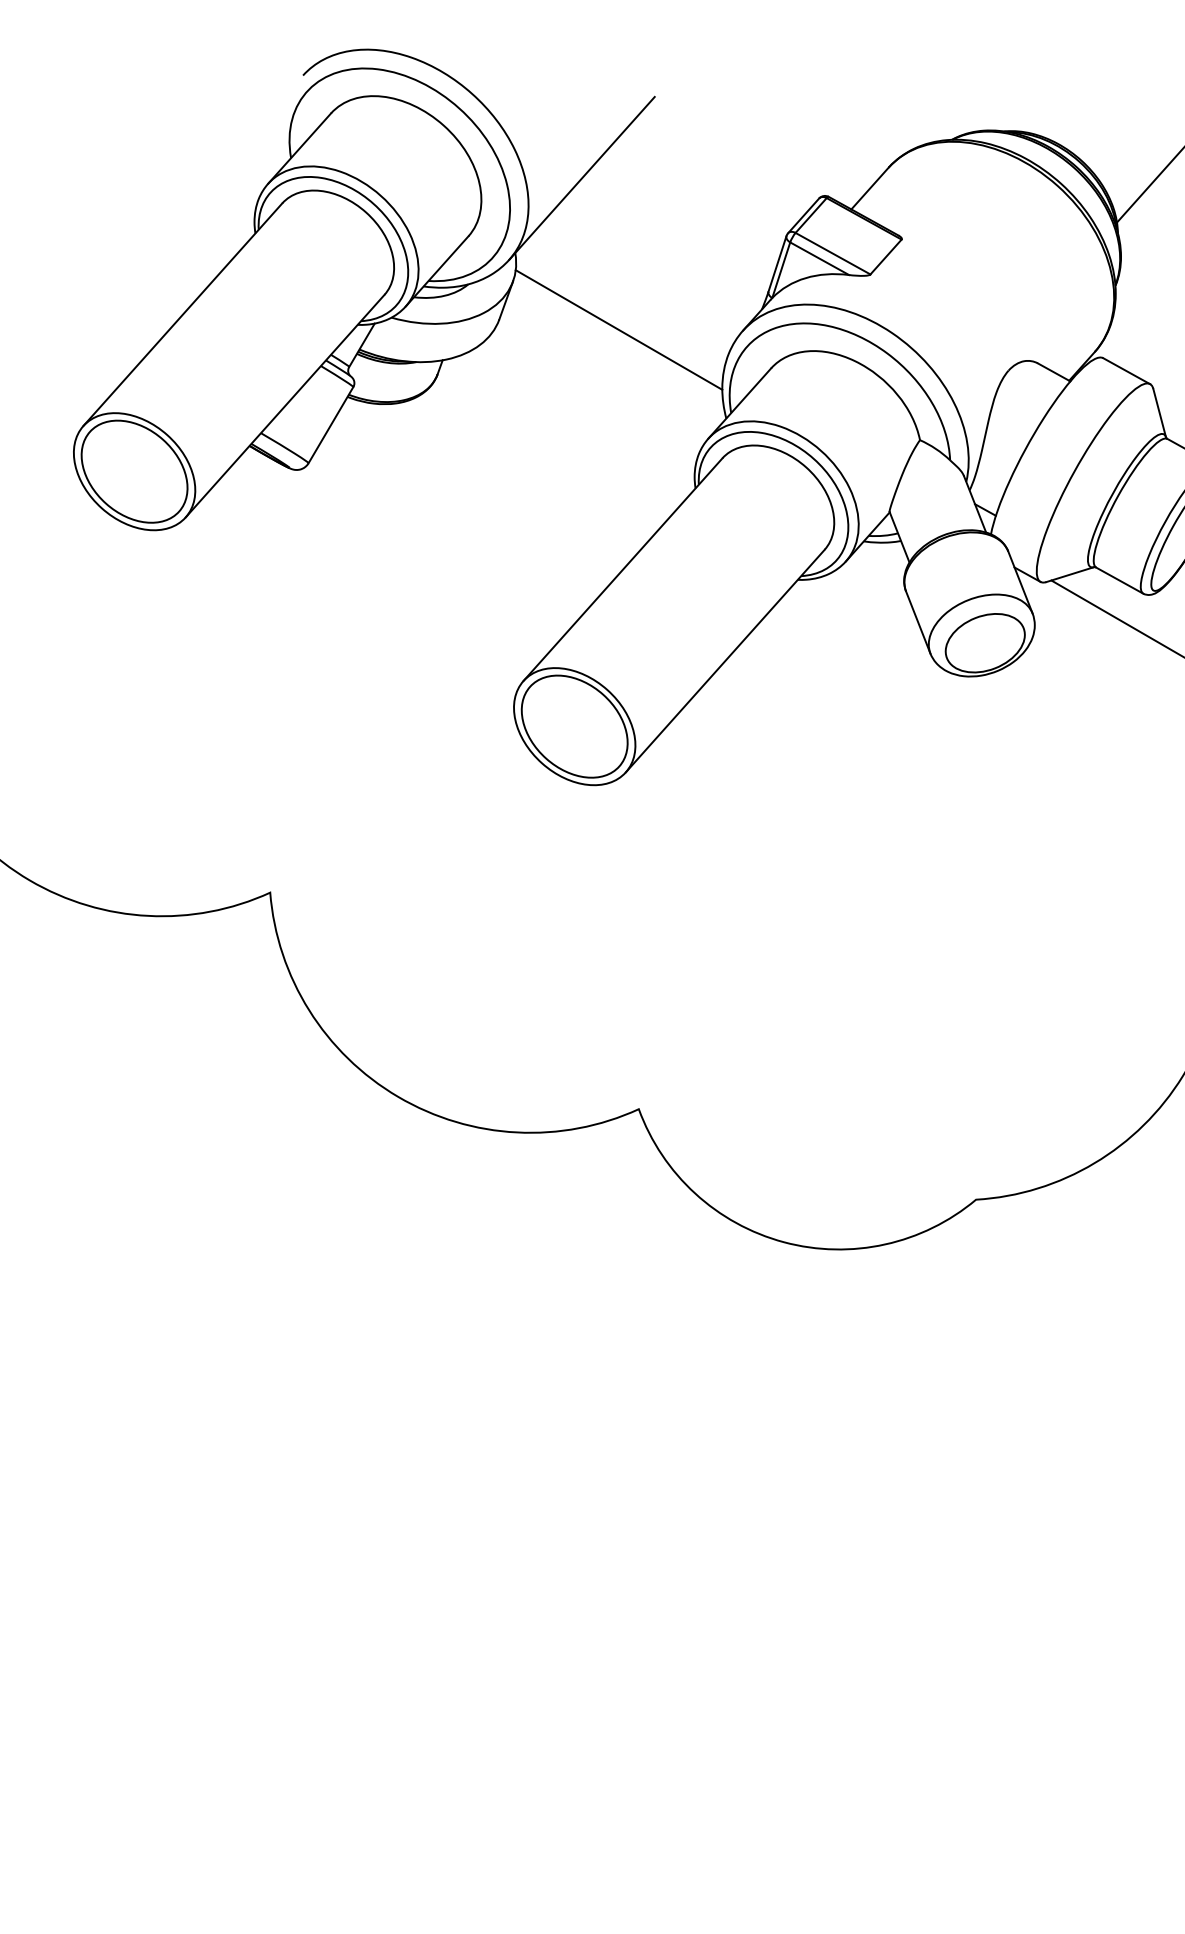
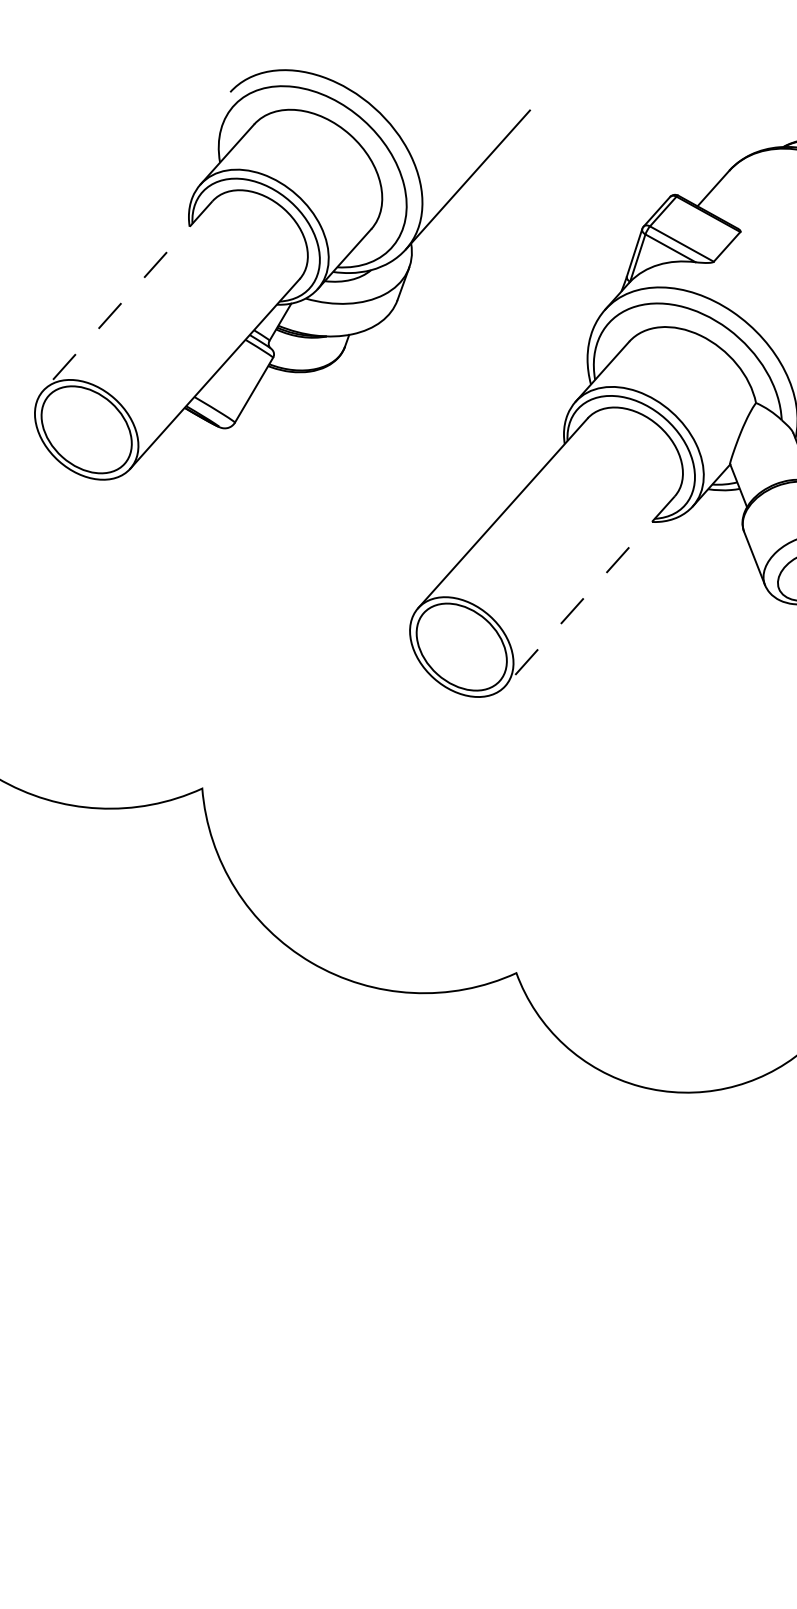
line: (182, 315) -> (127, 296), solid -> dashed
line: (618, 329) -> (499, 308), removed
line: (724, 661) -> (589, 591), solid -> dashed

